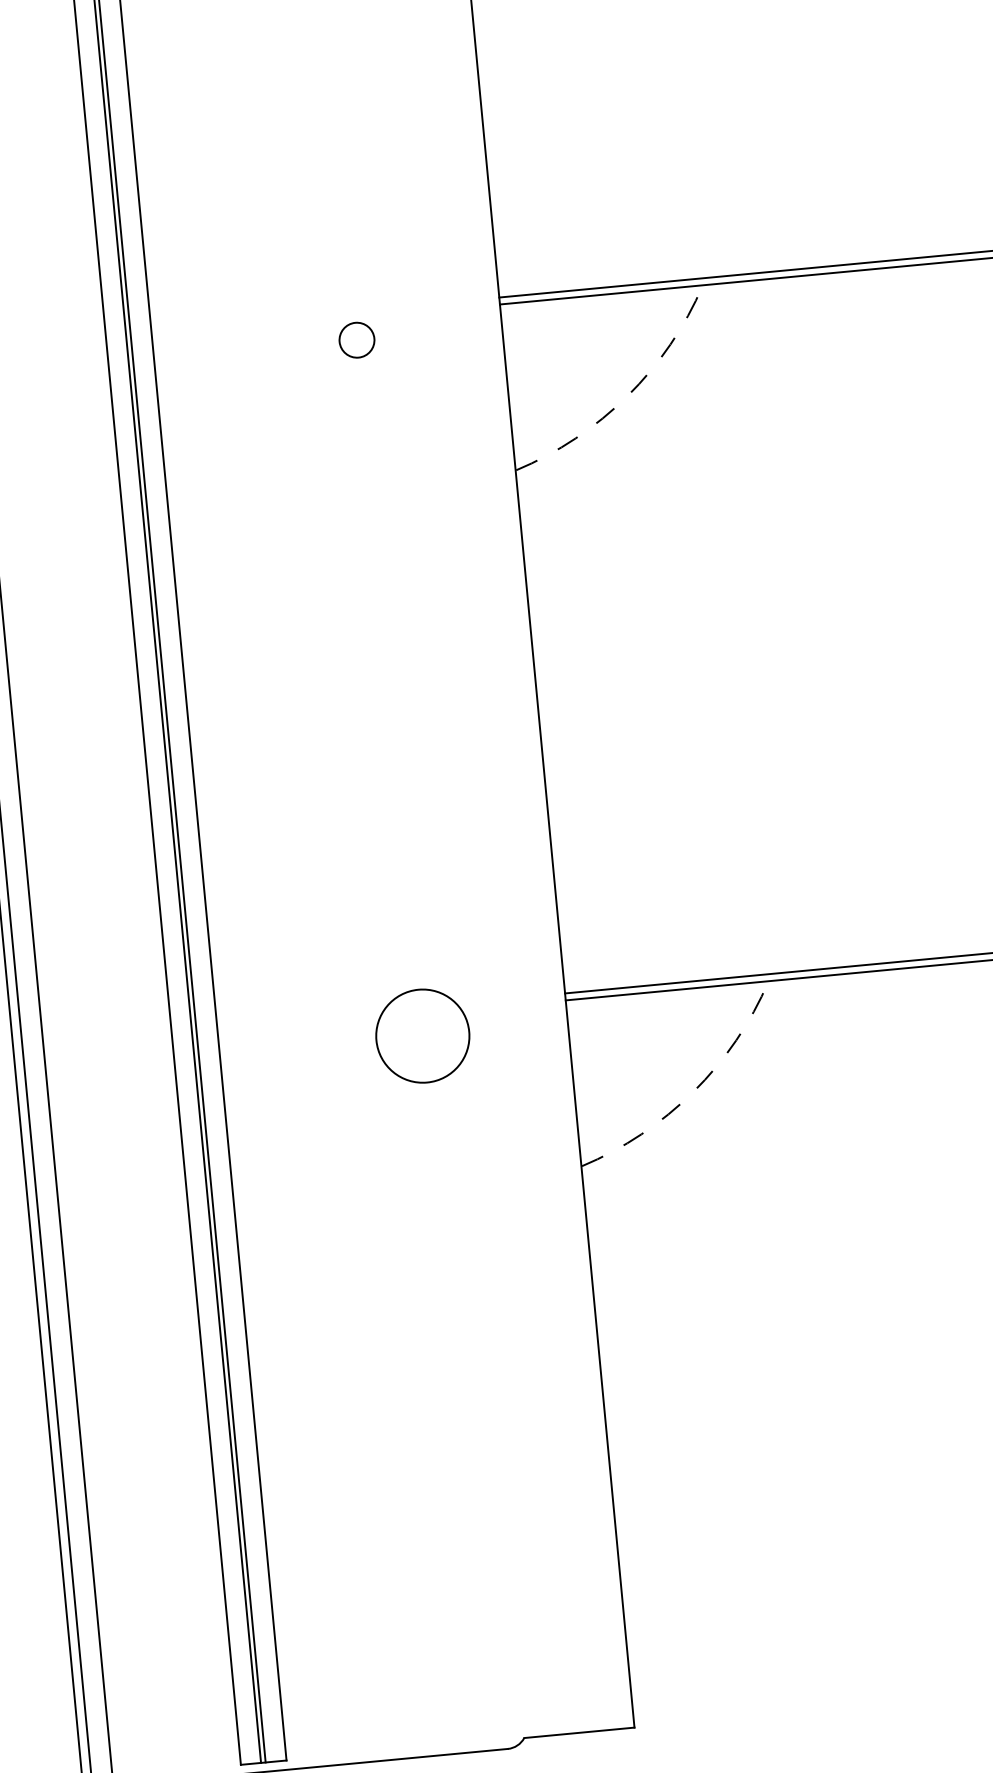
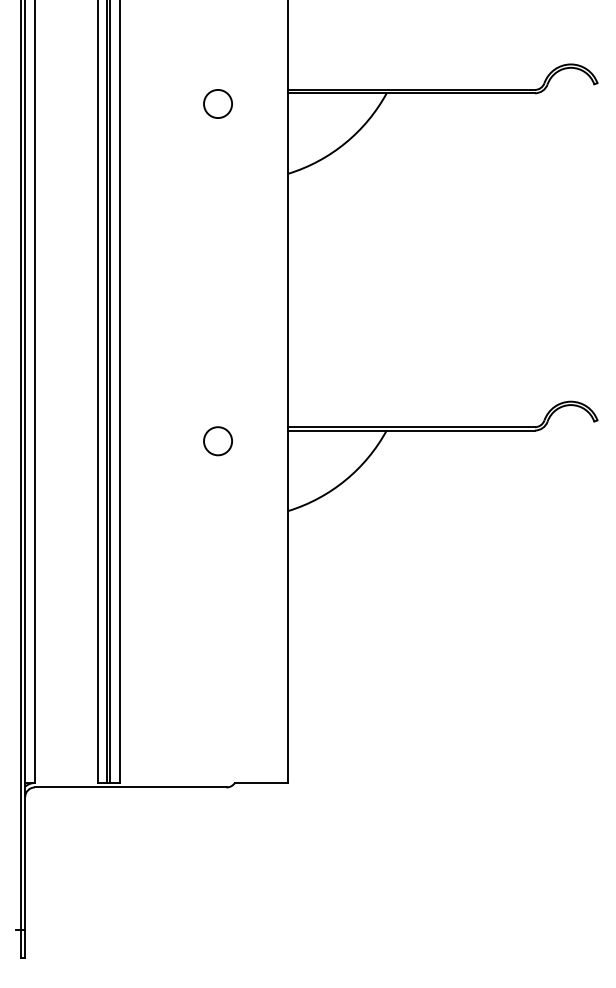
circle: (355, 339) -> (217, 103), size x1.67
arc: (627, 396) -> (345, 143), dashed -> solid
circle: (423, 1036) -> (218, 441), size x0.62
arc: (693, 1092) -> (345, 480), dashed -> solid

